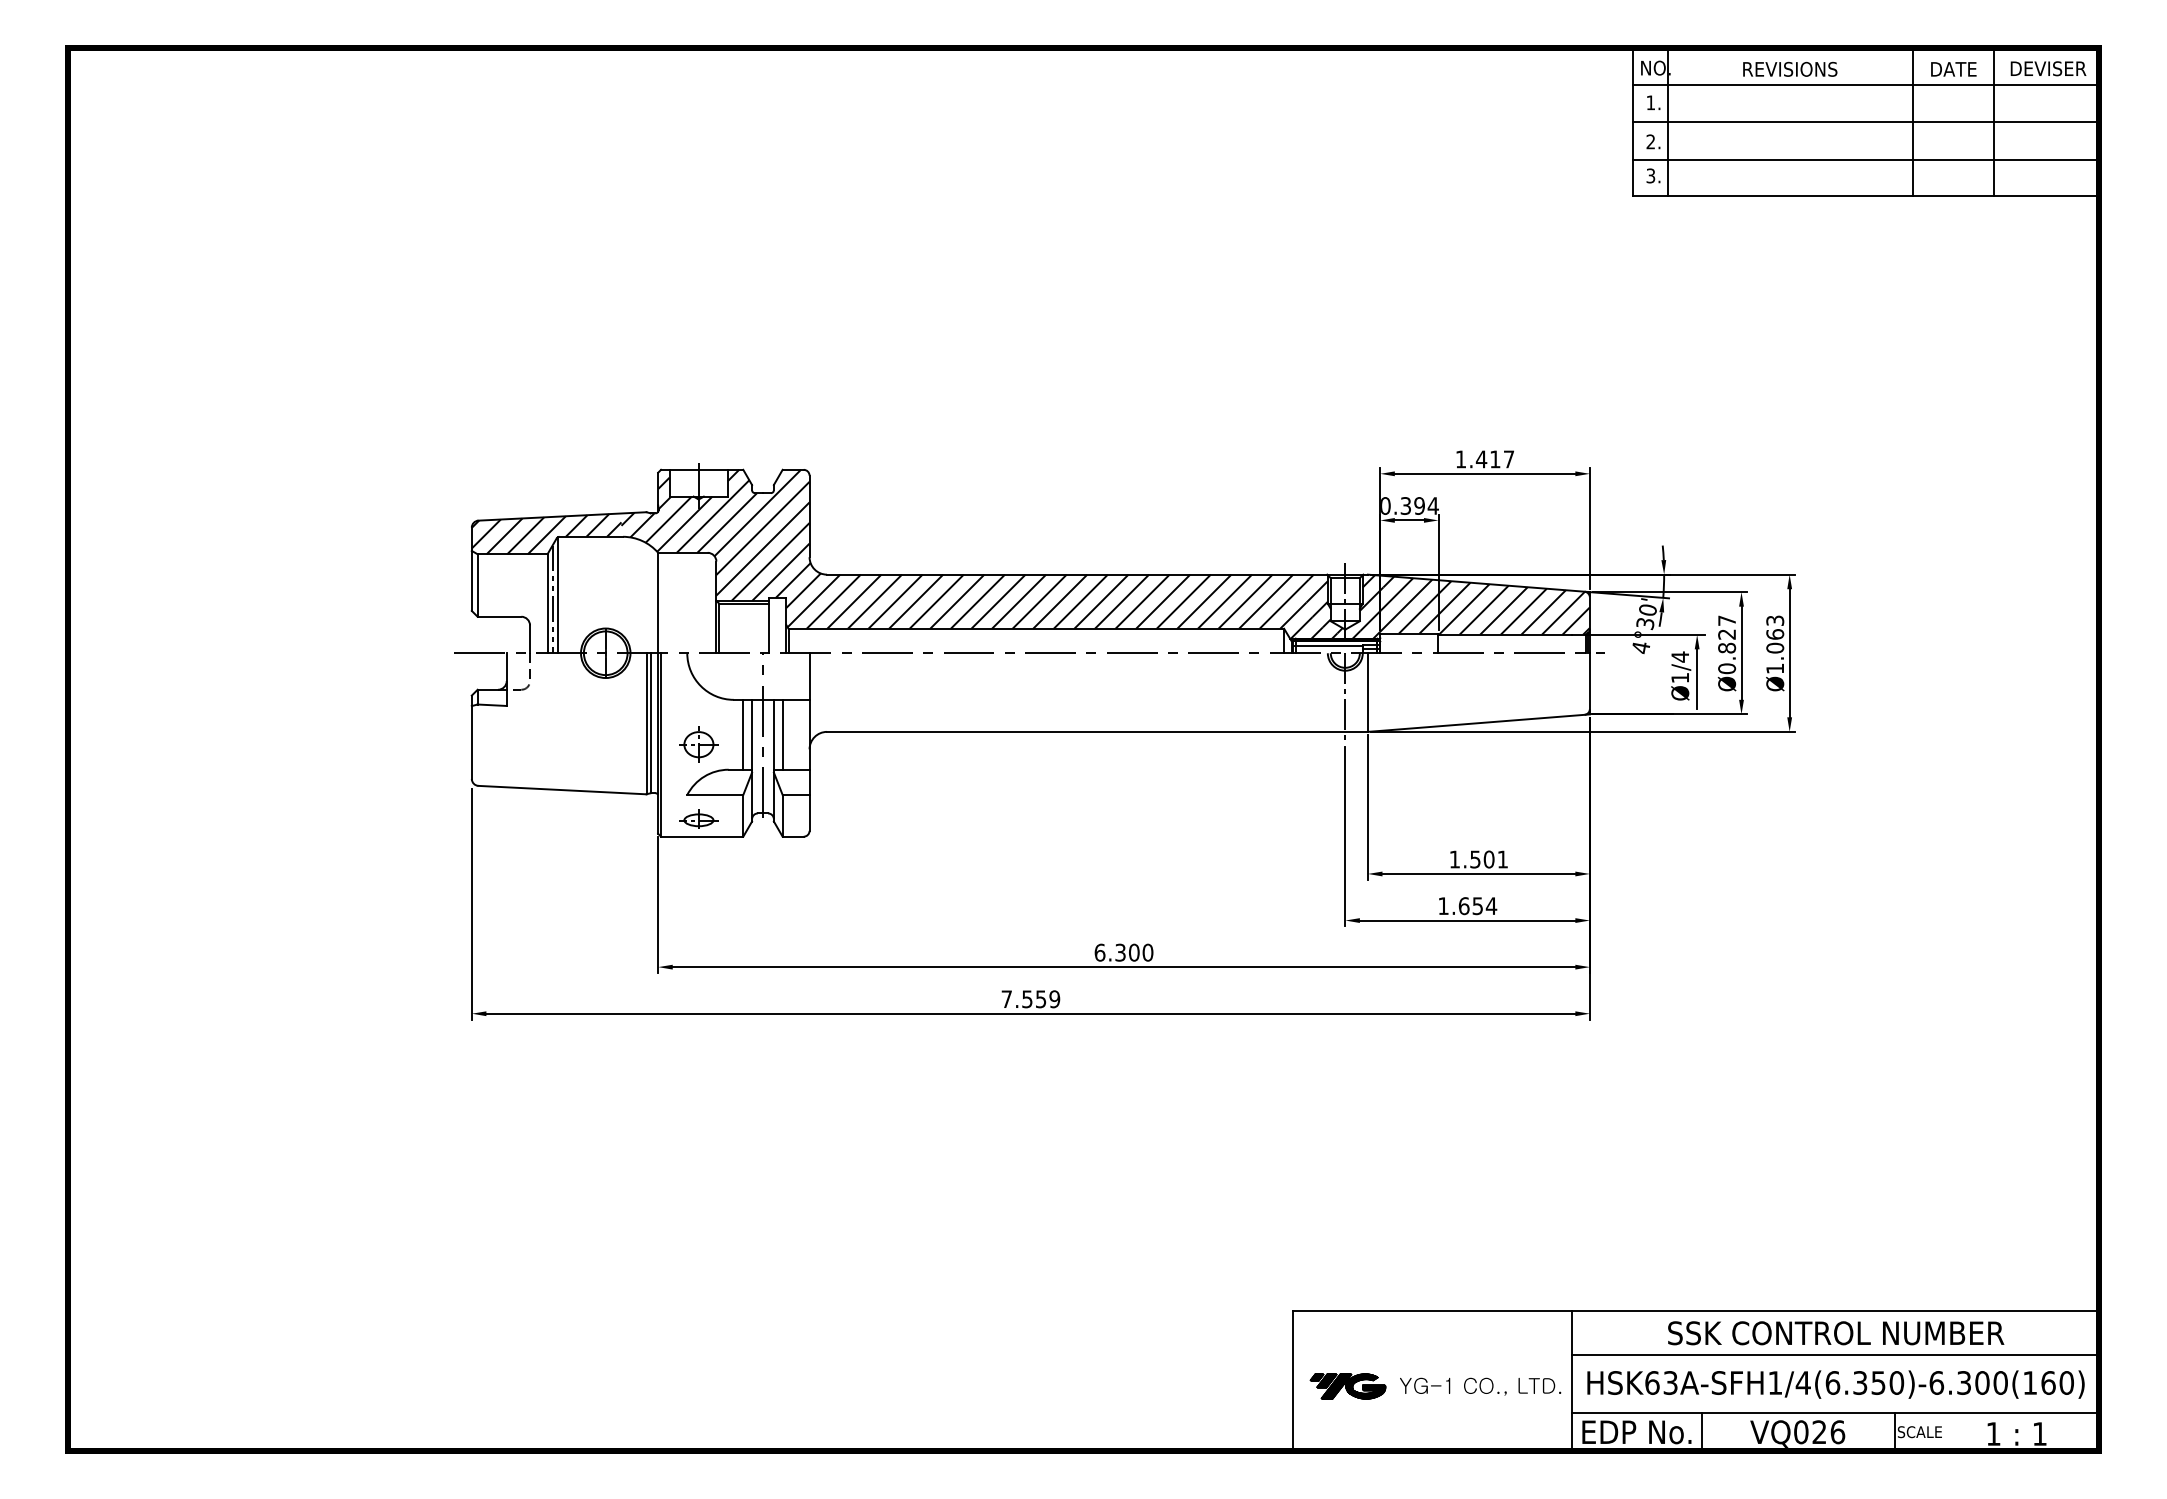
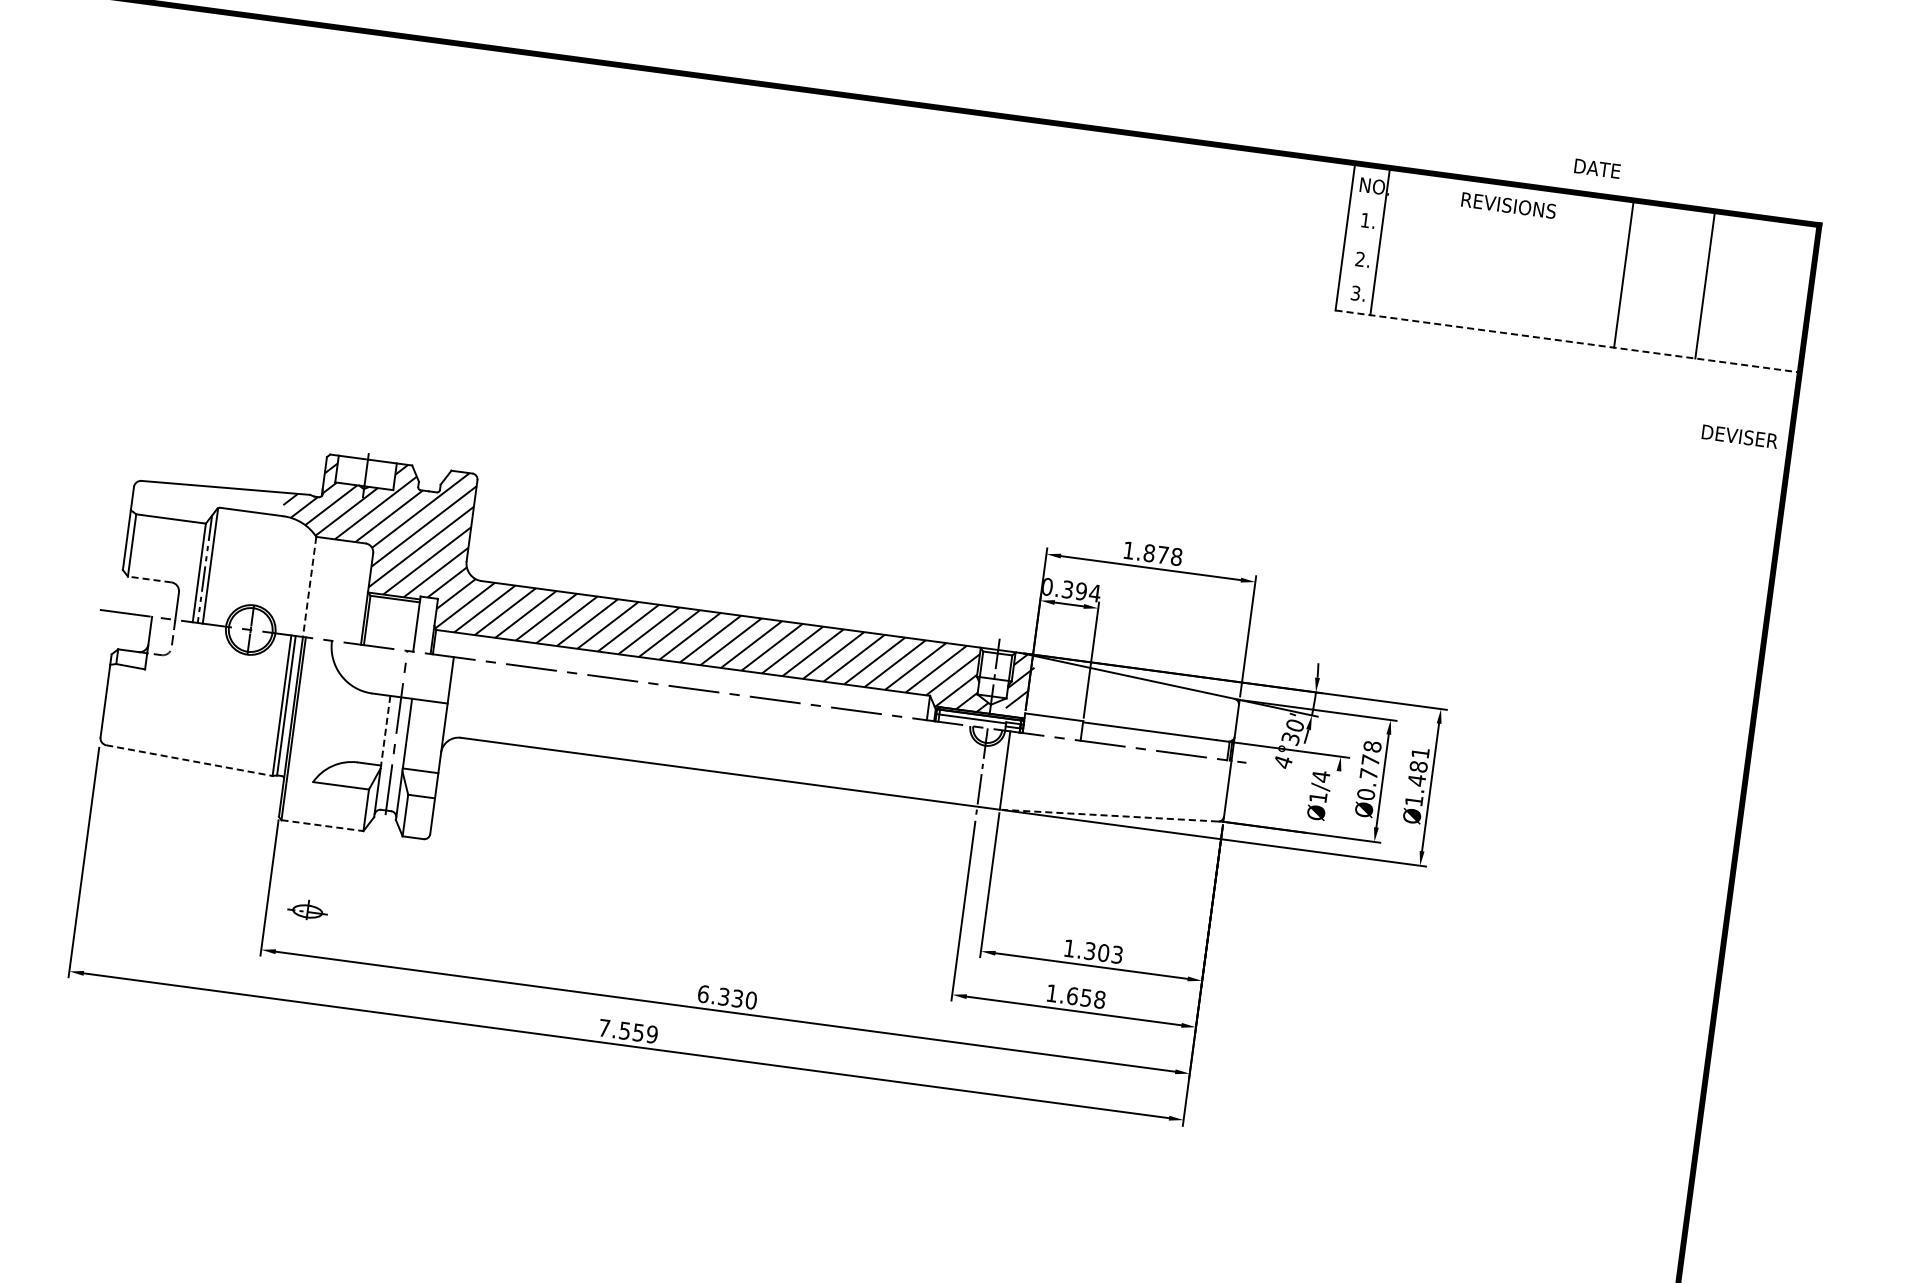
text: (2048, 68) -> (1739, 436), moved
text: (1953, 69) -> (1597, 168), moved
line: (1866, 85) -> (1582, 231), removed
line: (1866, 122) -> (1577, 268), removed
line: (1866, 159) -> (1572, 305), removed
line: (1866, 195) -> (1568, 341), solid -> dashed
text: (1494, 459) -> (1162, 555), 1.417 -> 1.878
hatch: (546, 534) -> (207, 503), removed
line: (658, 603) -> (309, 587), solid -> dashed
hatch: (1470, 607) -> (1118, 699), removed
line: (499, 616) -> (149, 579), solid -> dashed
text: (1727, 634) -> (1371, 760), Ø0.827 -> Ø0.778
text: (1775, 634) -> (1418, 766), Ø1.063 -> Ø1.481
line: (1697, 679) -> (1335, 801), removed
line: (1476, 723) -> (1109, 815), solid -> dashed
line: (743, 734) -> (377, 729), removed
line: (752, 734) -> (386, 730), solid -> dashed
line: (782, 734) -> (416, 734), removed
part: (698, 744) -> (331, 733), removed
line: (562, 790) -> (189, 761), solid -> dashed
part: (698, 818) -> (307, 909), moved
line: (702, 836) -> (322, 825), solid -> dashed
text: (1488, 859) -> (1103, 952), 1.501 -> 1.303
text: (1491, 906) -> (1099, 1000), 1.654 -> 1.658
text: (1134, 952) -> (737, 998), 6.300 -> 6.330

